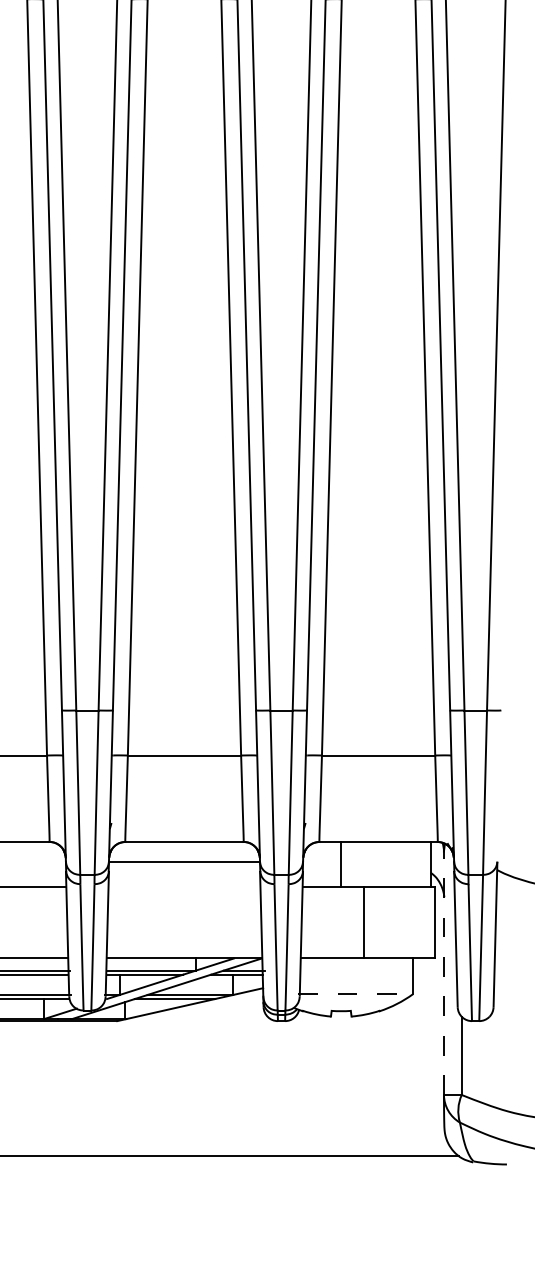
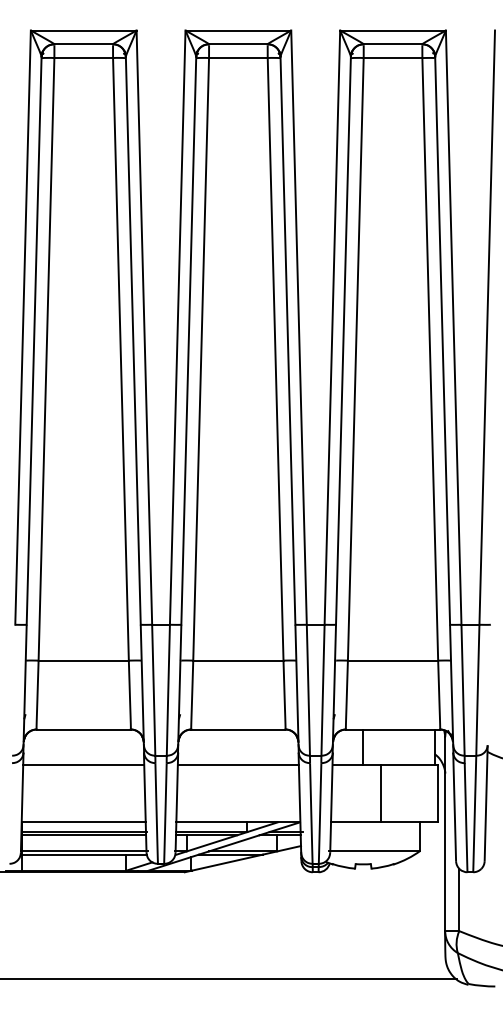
line: (183, 862) -> (237, 765), moved
line: (444, 972) -> (445, 833), dashed -> solid
line: (355, 993) -> (374, 850), dashed -> solid

